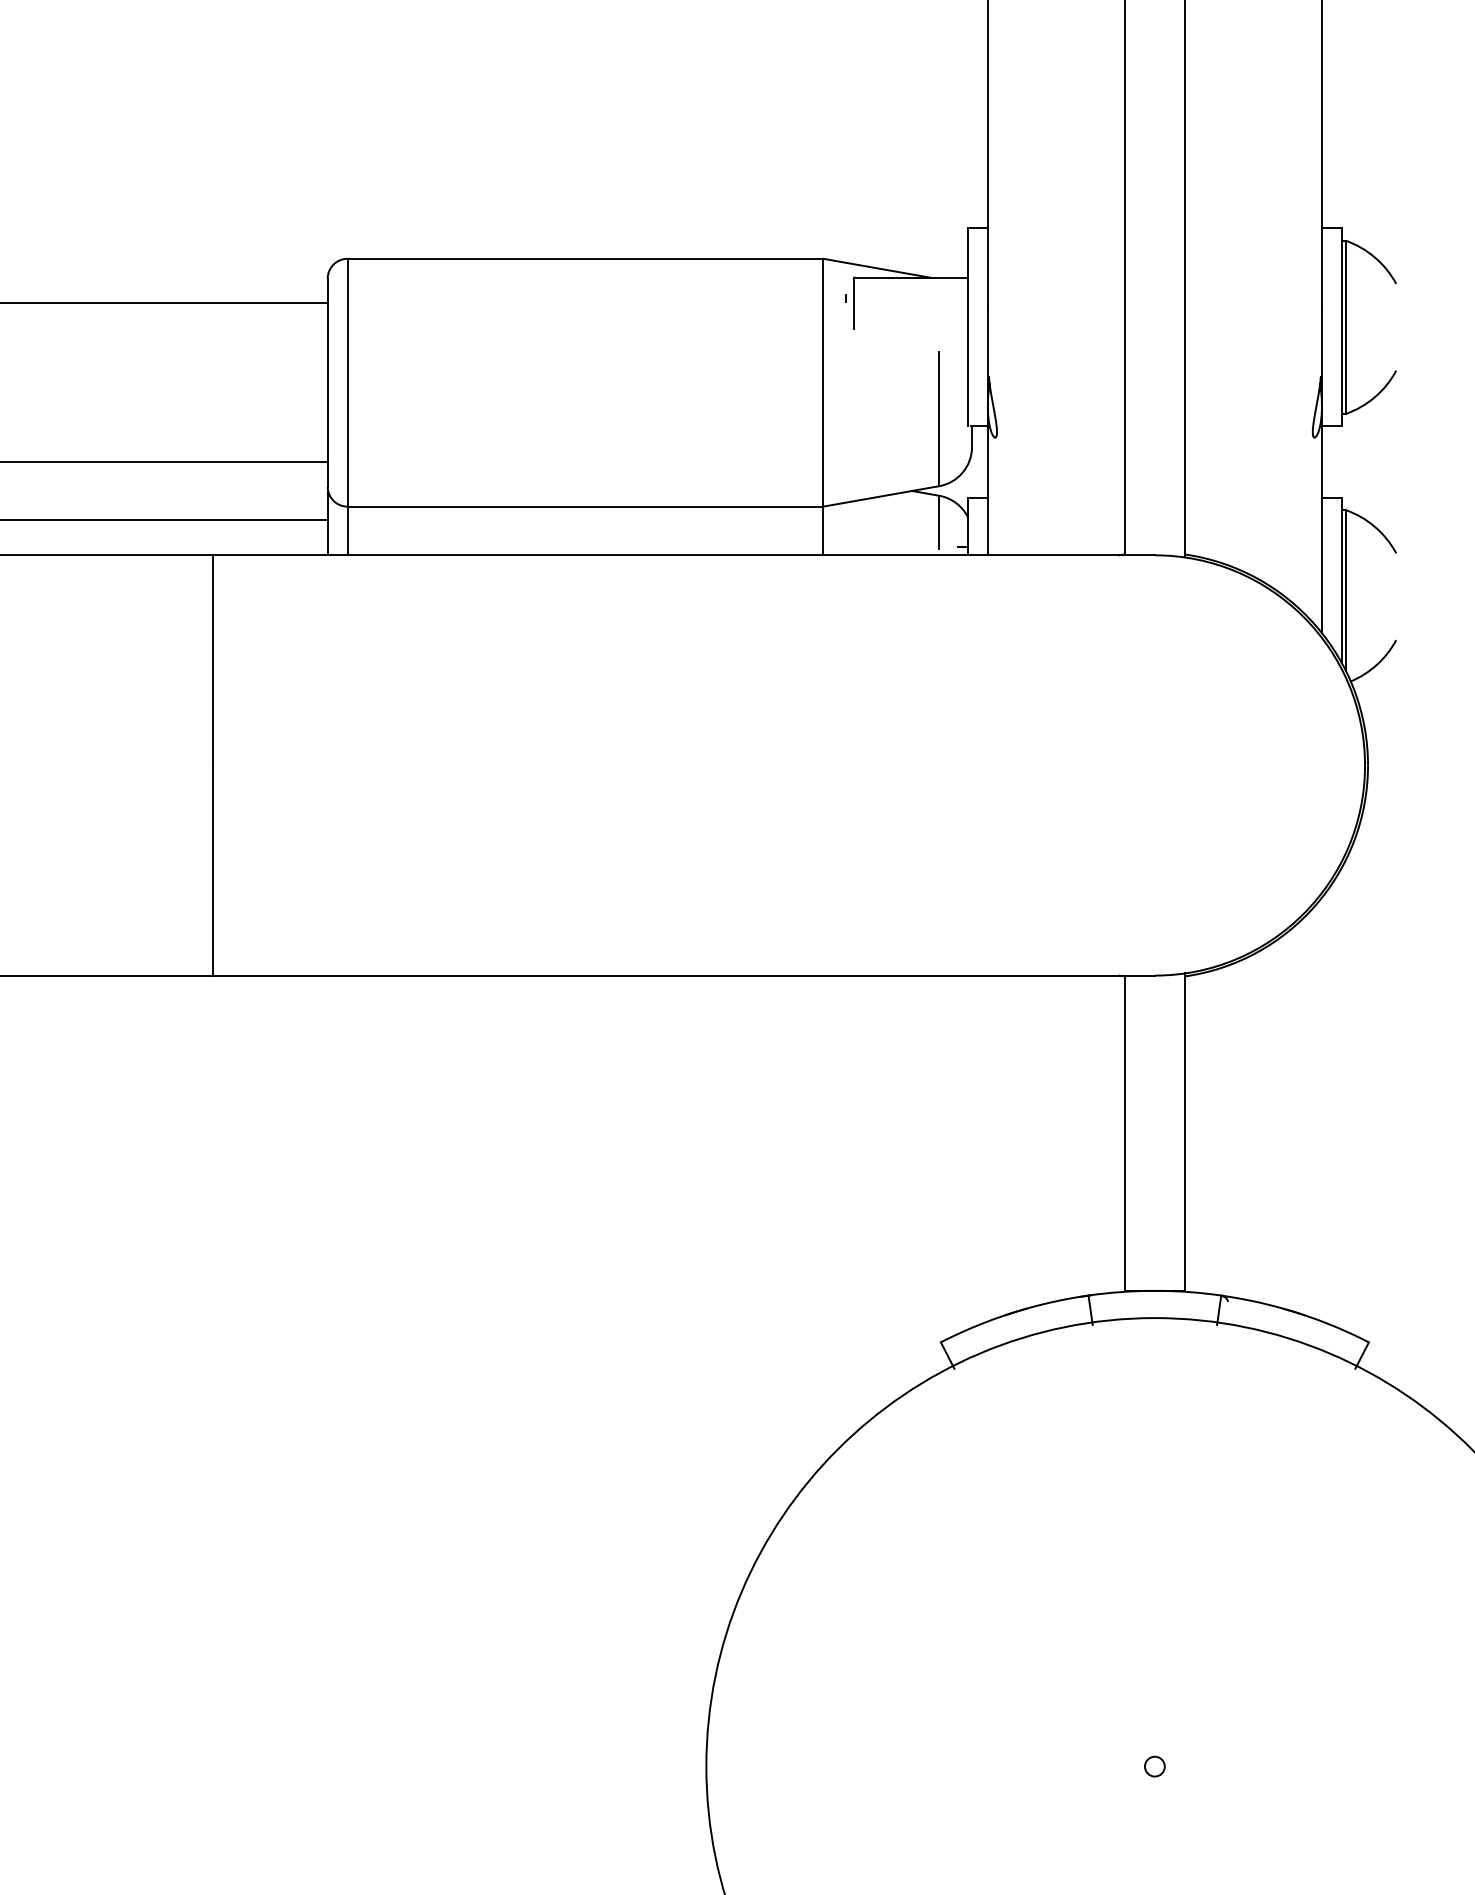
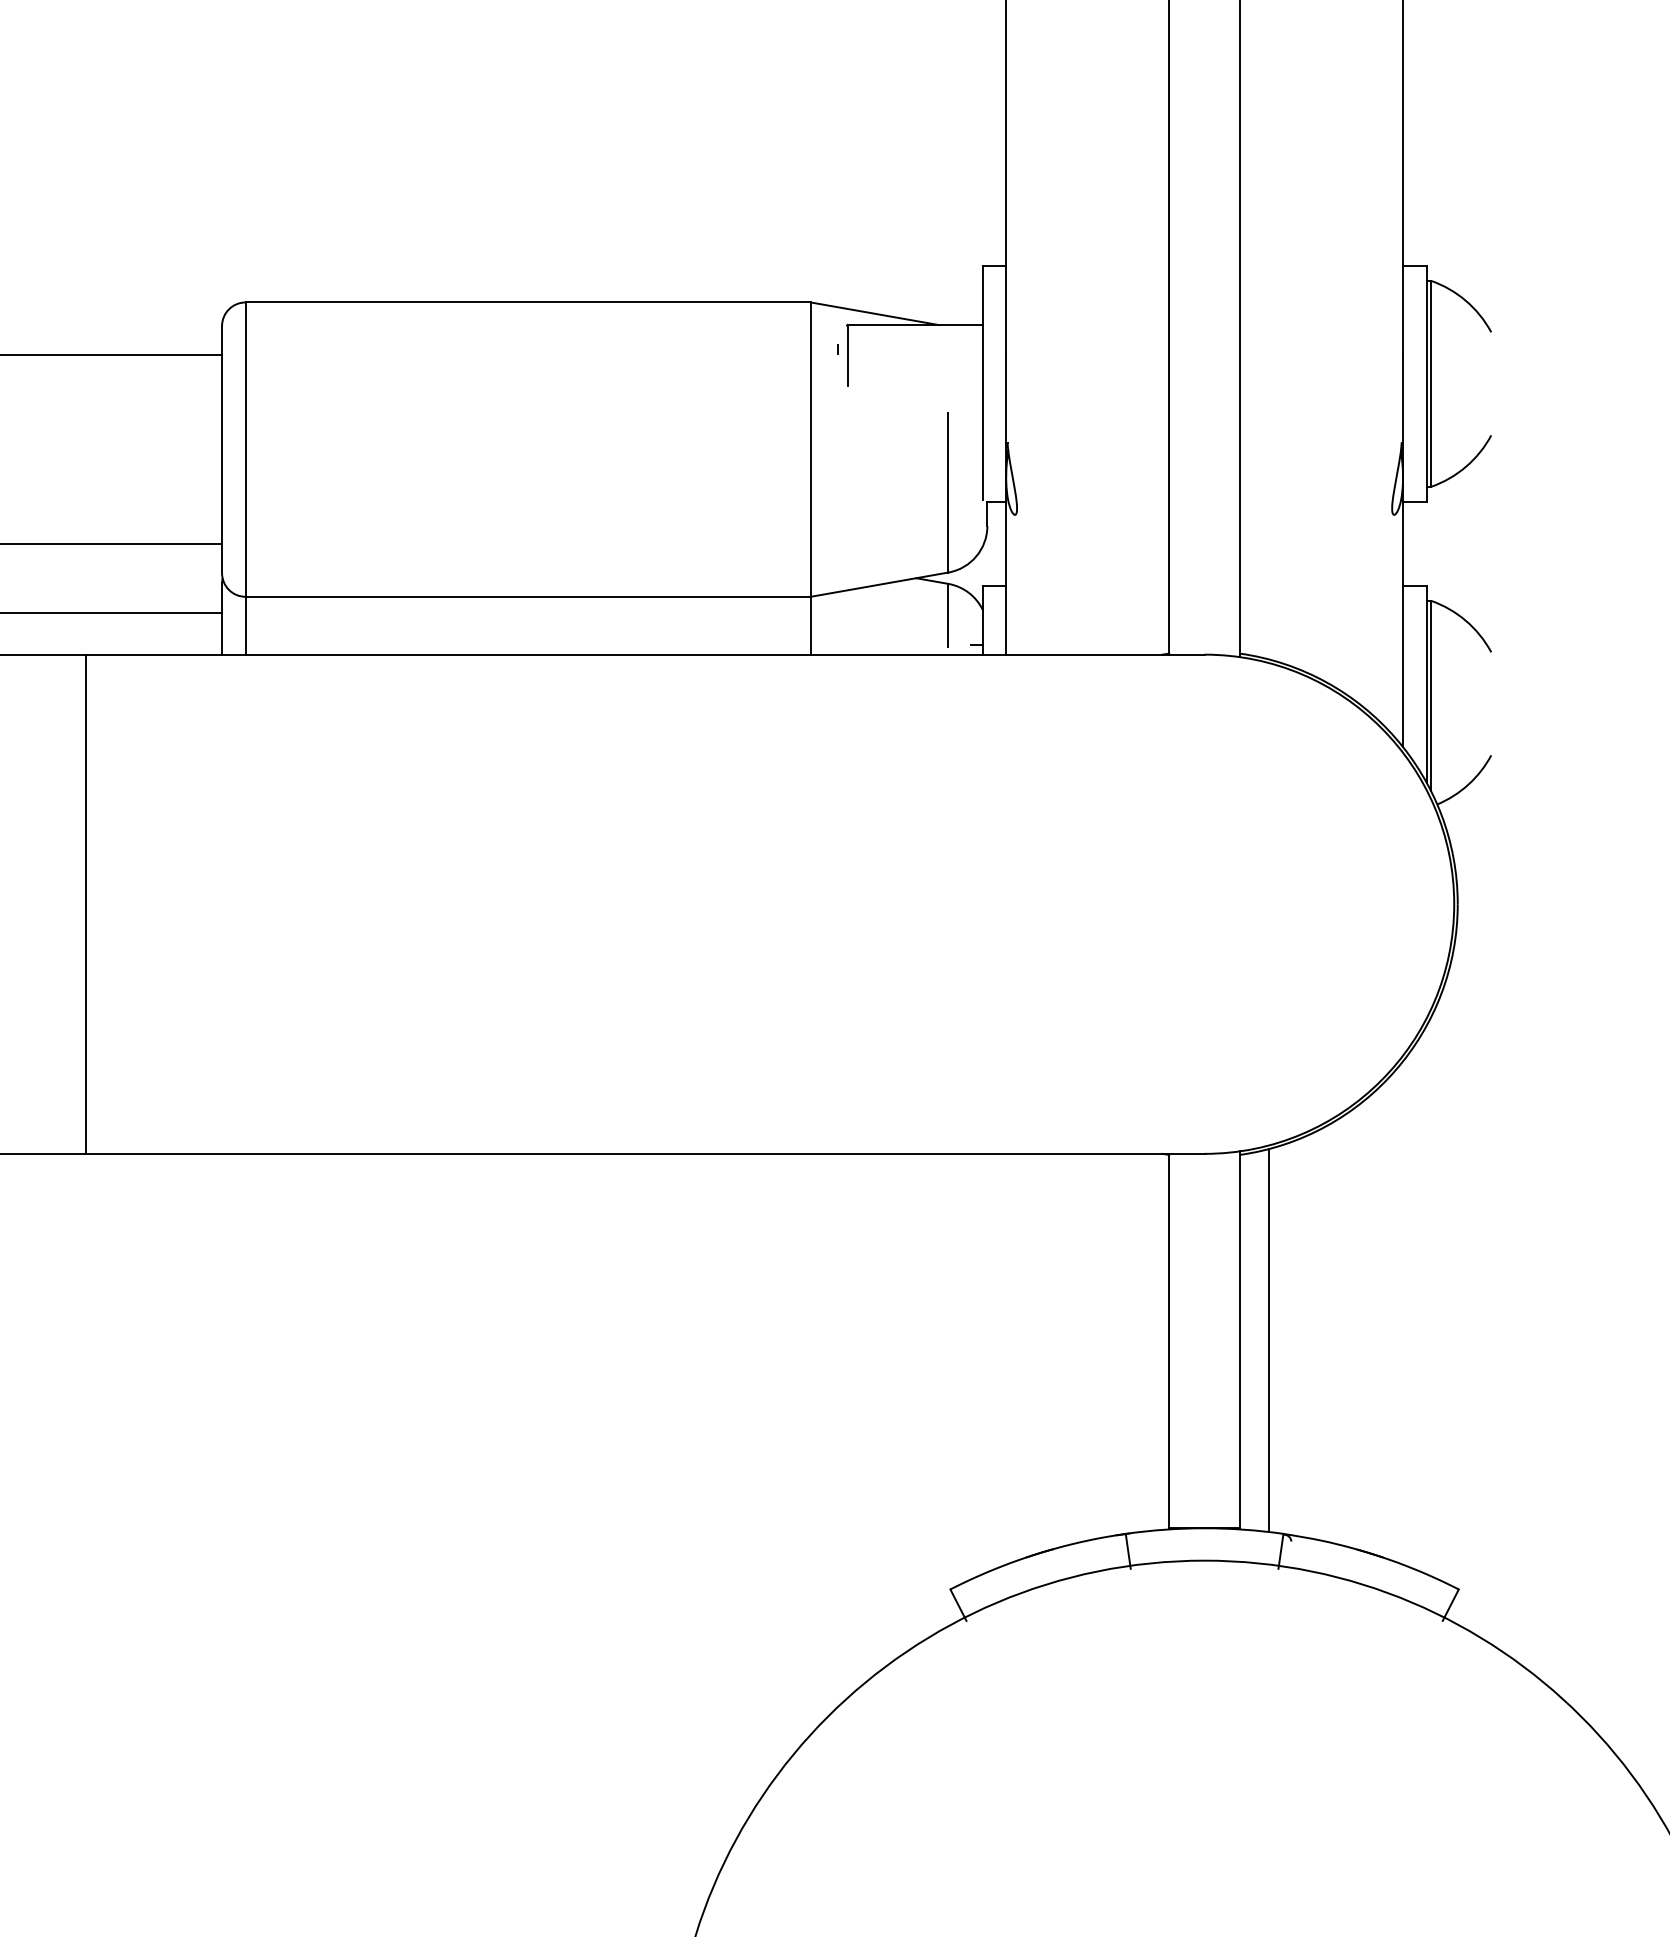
line: (1209, 1132) -> (1269, 1340), added

